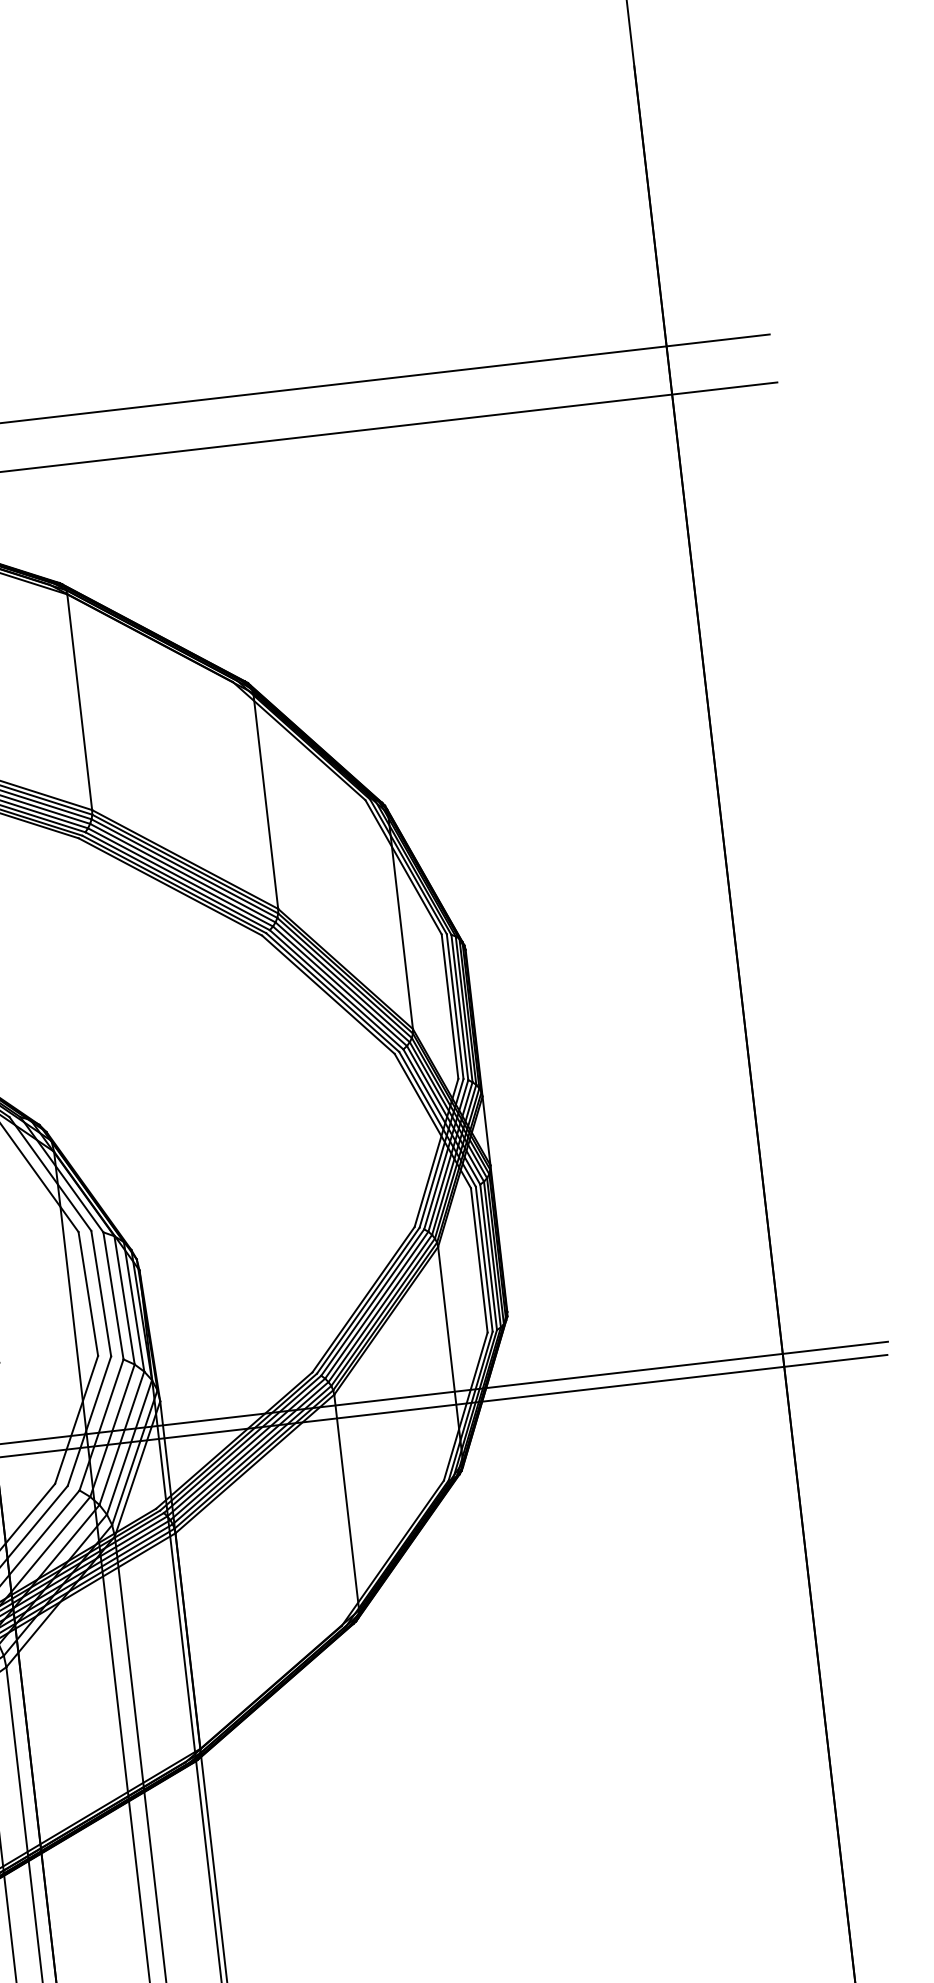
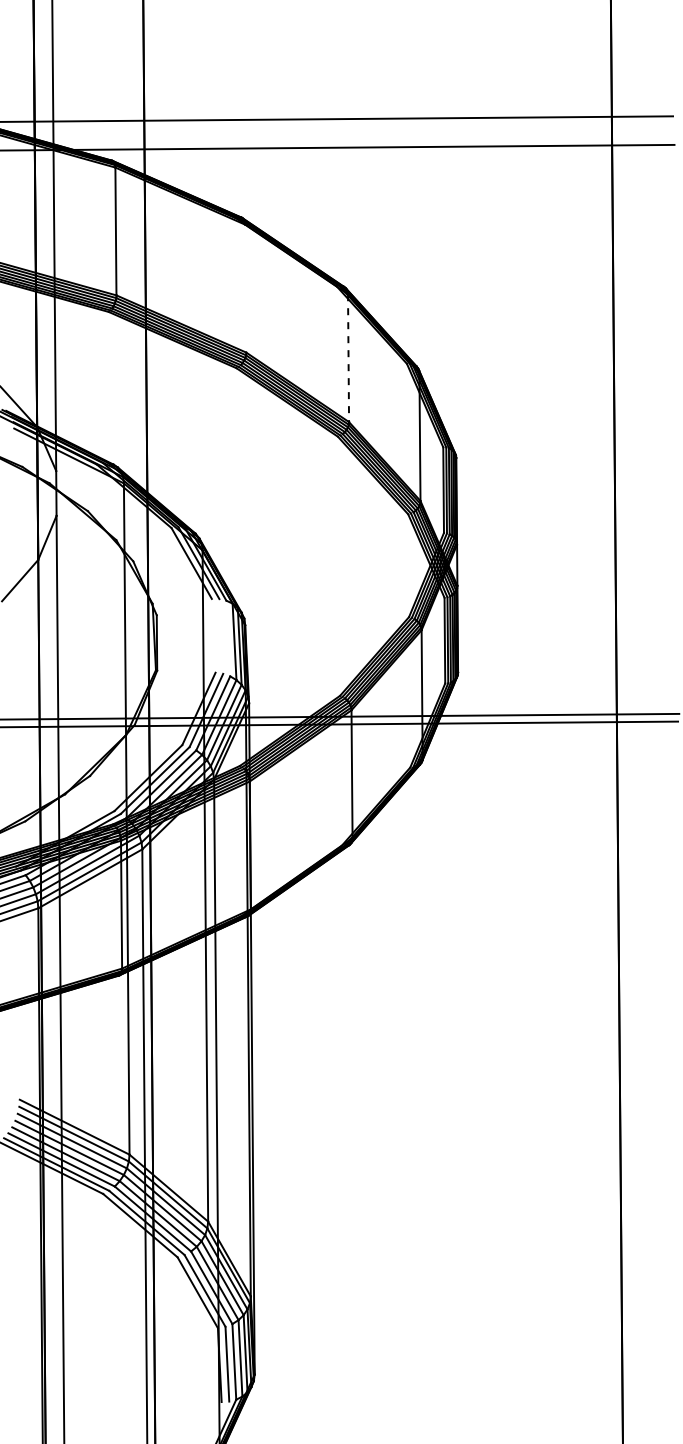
line: (79, 702) -> (245, 288), removed
line: (265, 801) -> (348, 358), solid -> dashed
line: (87, 1293) -> (213, 635), removed
line: (101, 1293) -> (221, 636), removed
line: (113, 1295) -> (228, 638), removed

